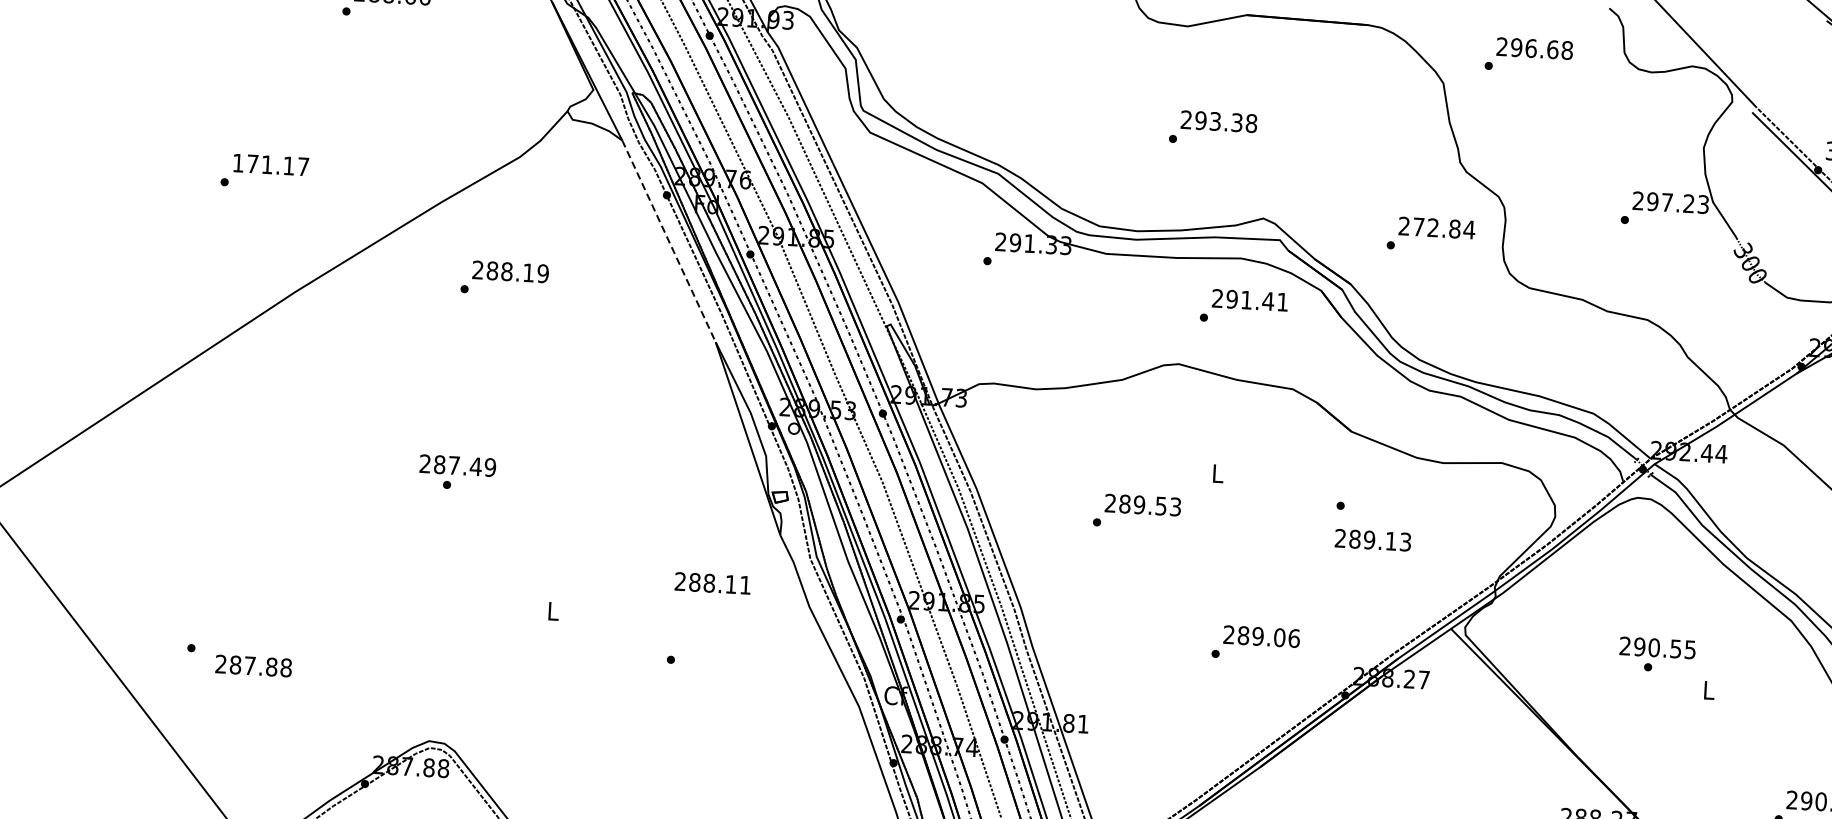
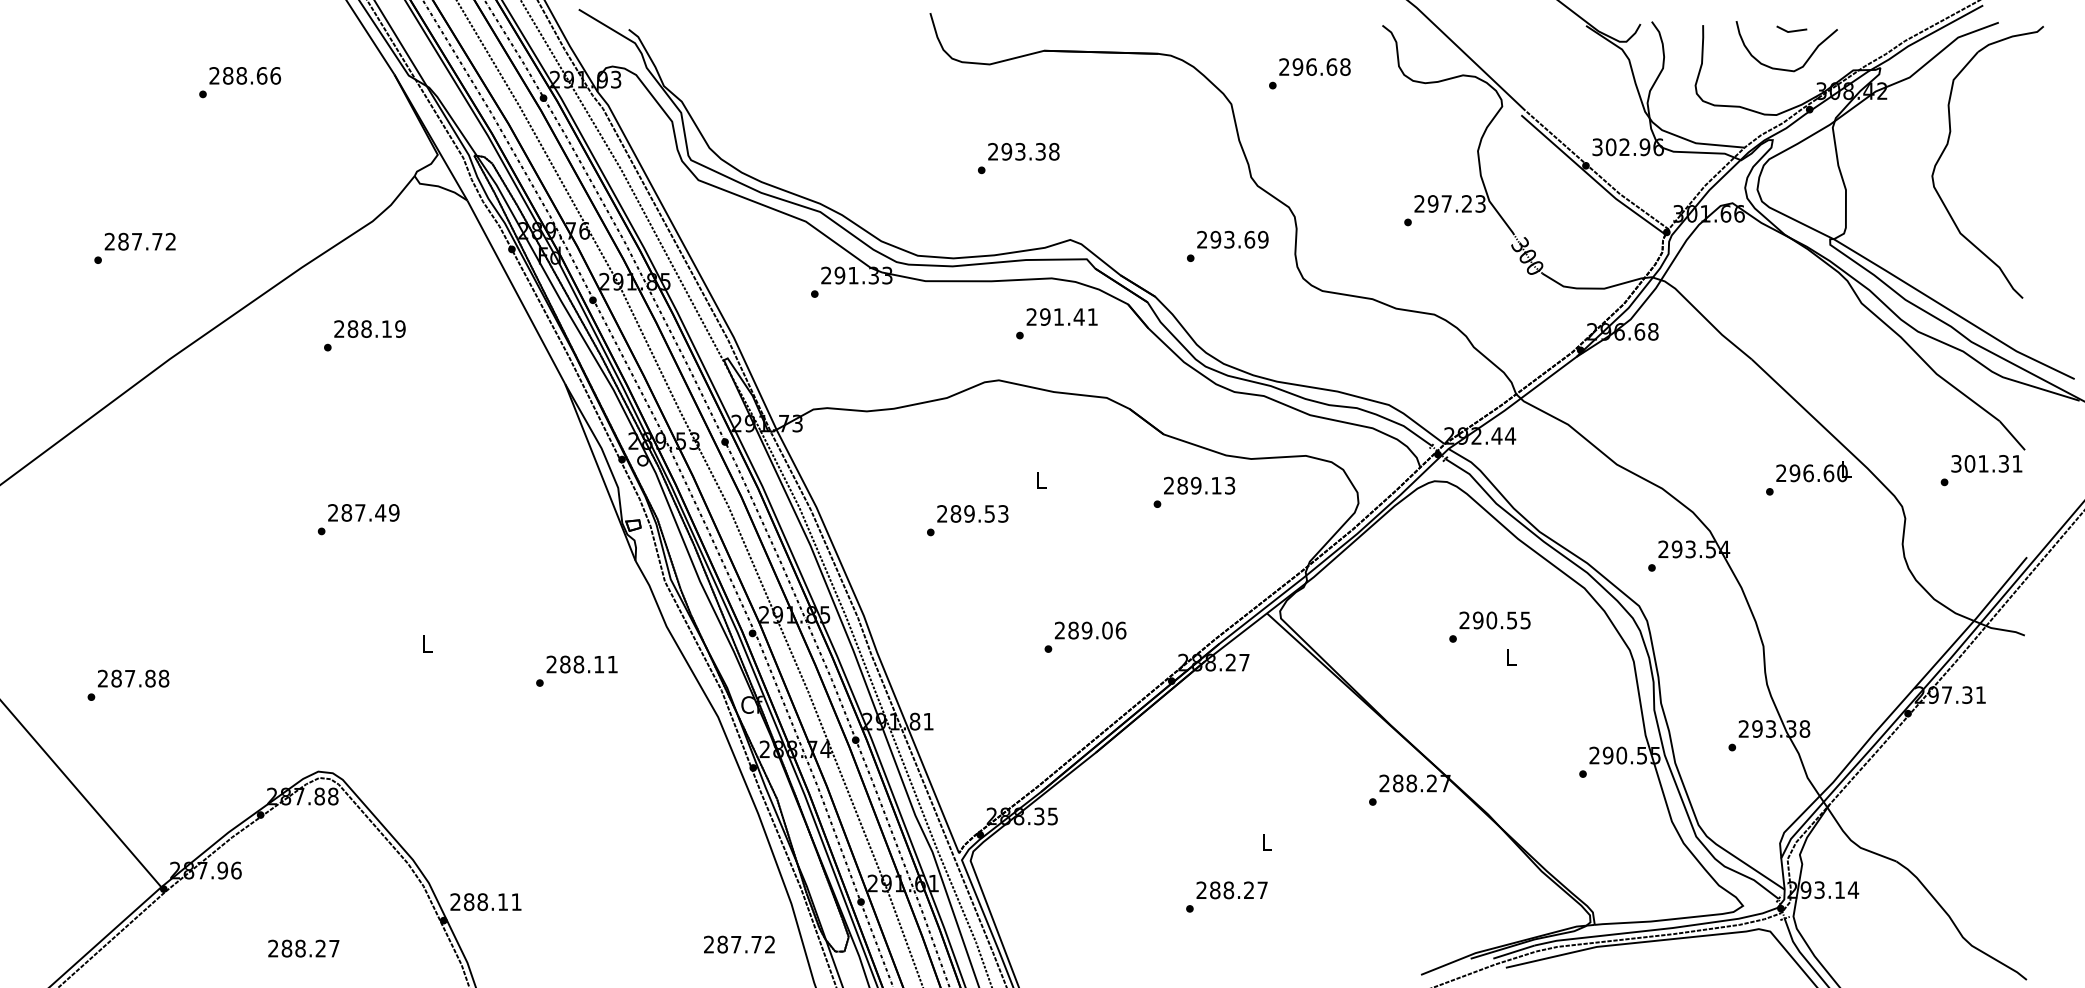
text: (269, 164) -> (139, 241), 171.17 -> 287.72
text: (1444, 228) -> (1239, 239), 272.84 -> 293.69
line: (669, 241) -> (516, 292), dashed -> solid
text: (457, 465) -> (363, 512), moved
text: (1373, 540) -> (1199, 485), moved
text: (712, 583) -> (581, 664), moved
text: (1657, 647) -> (1494, 620), moved
text: (253, 665) -> (133, 678), moved

